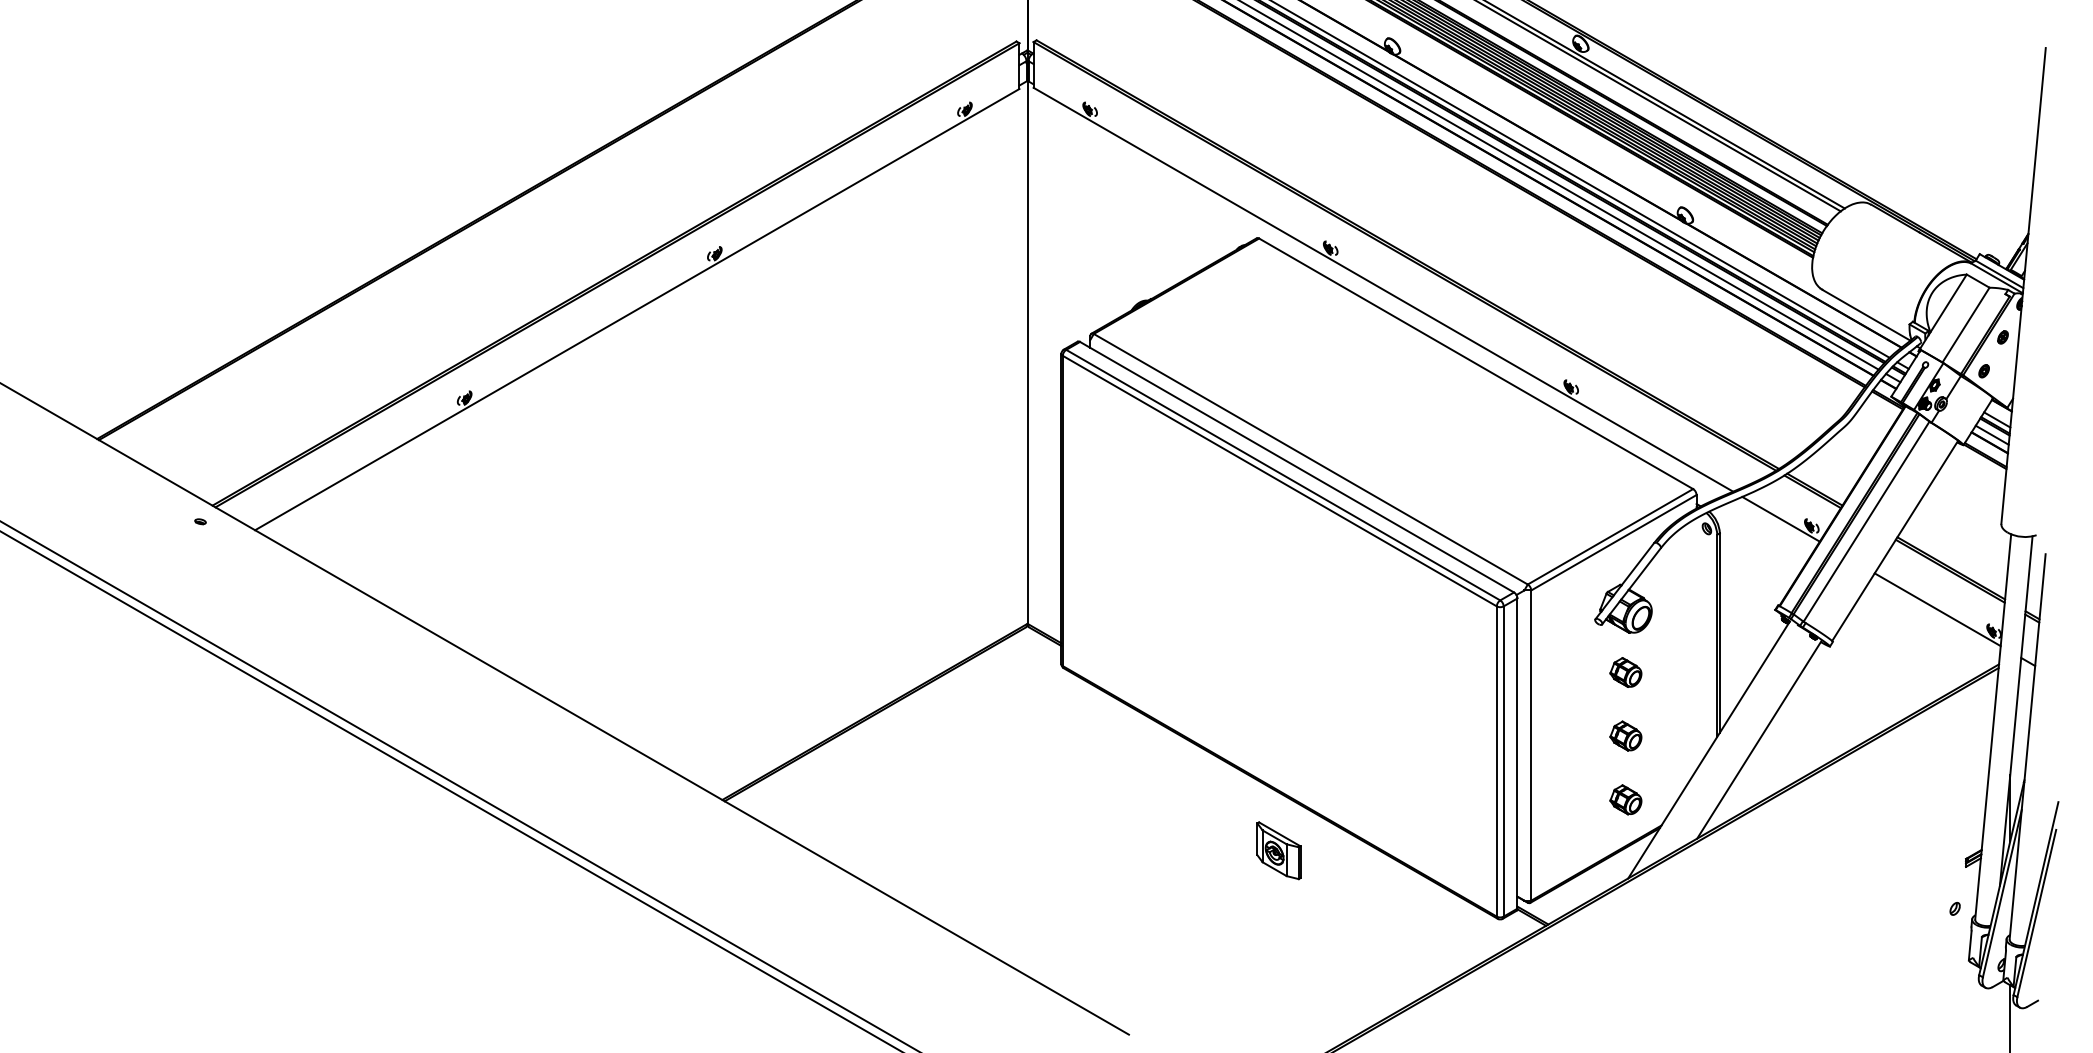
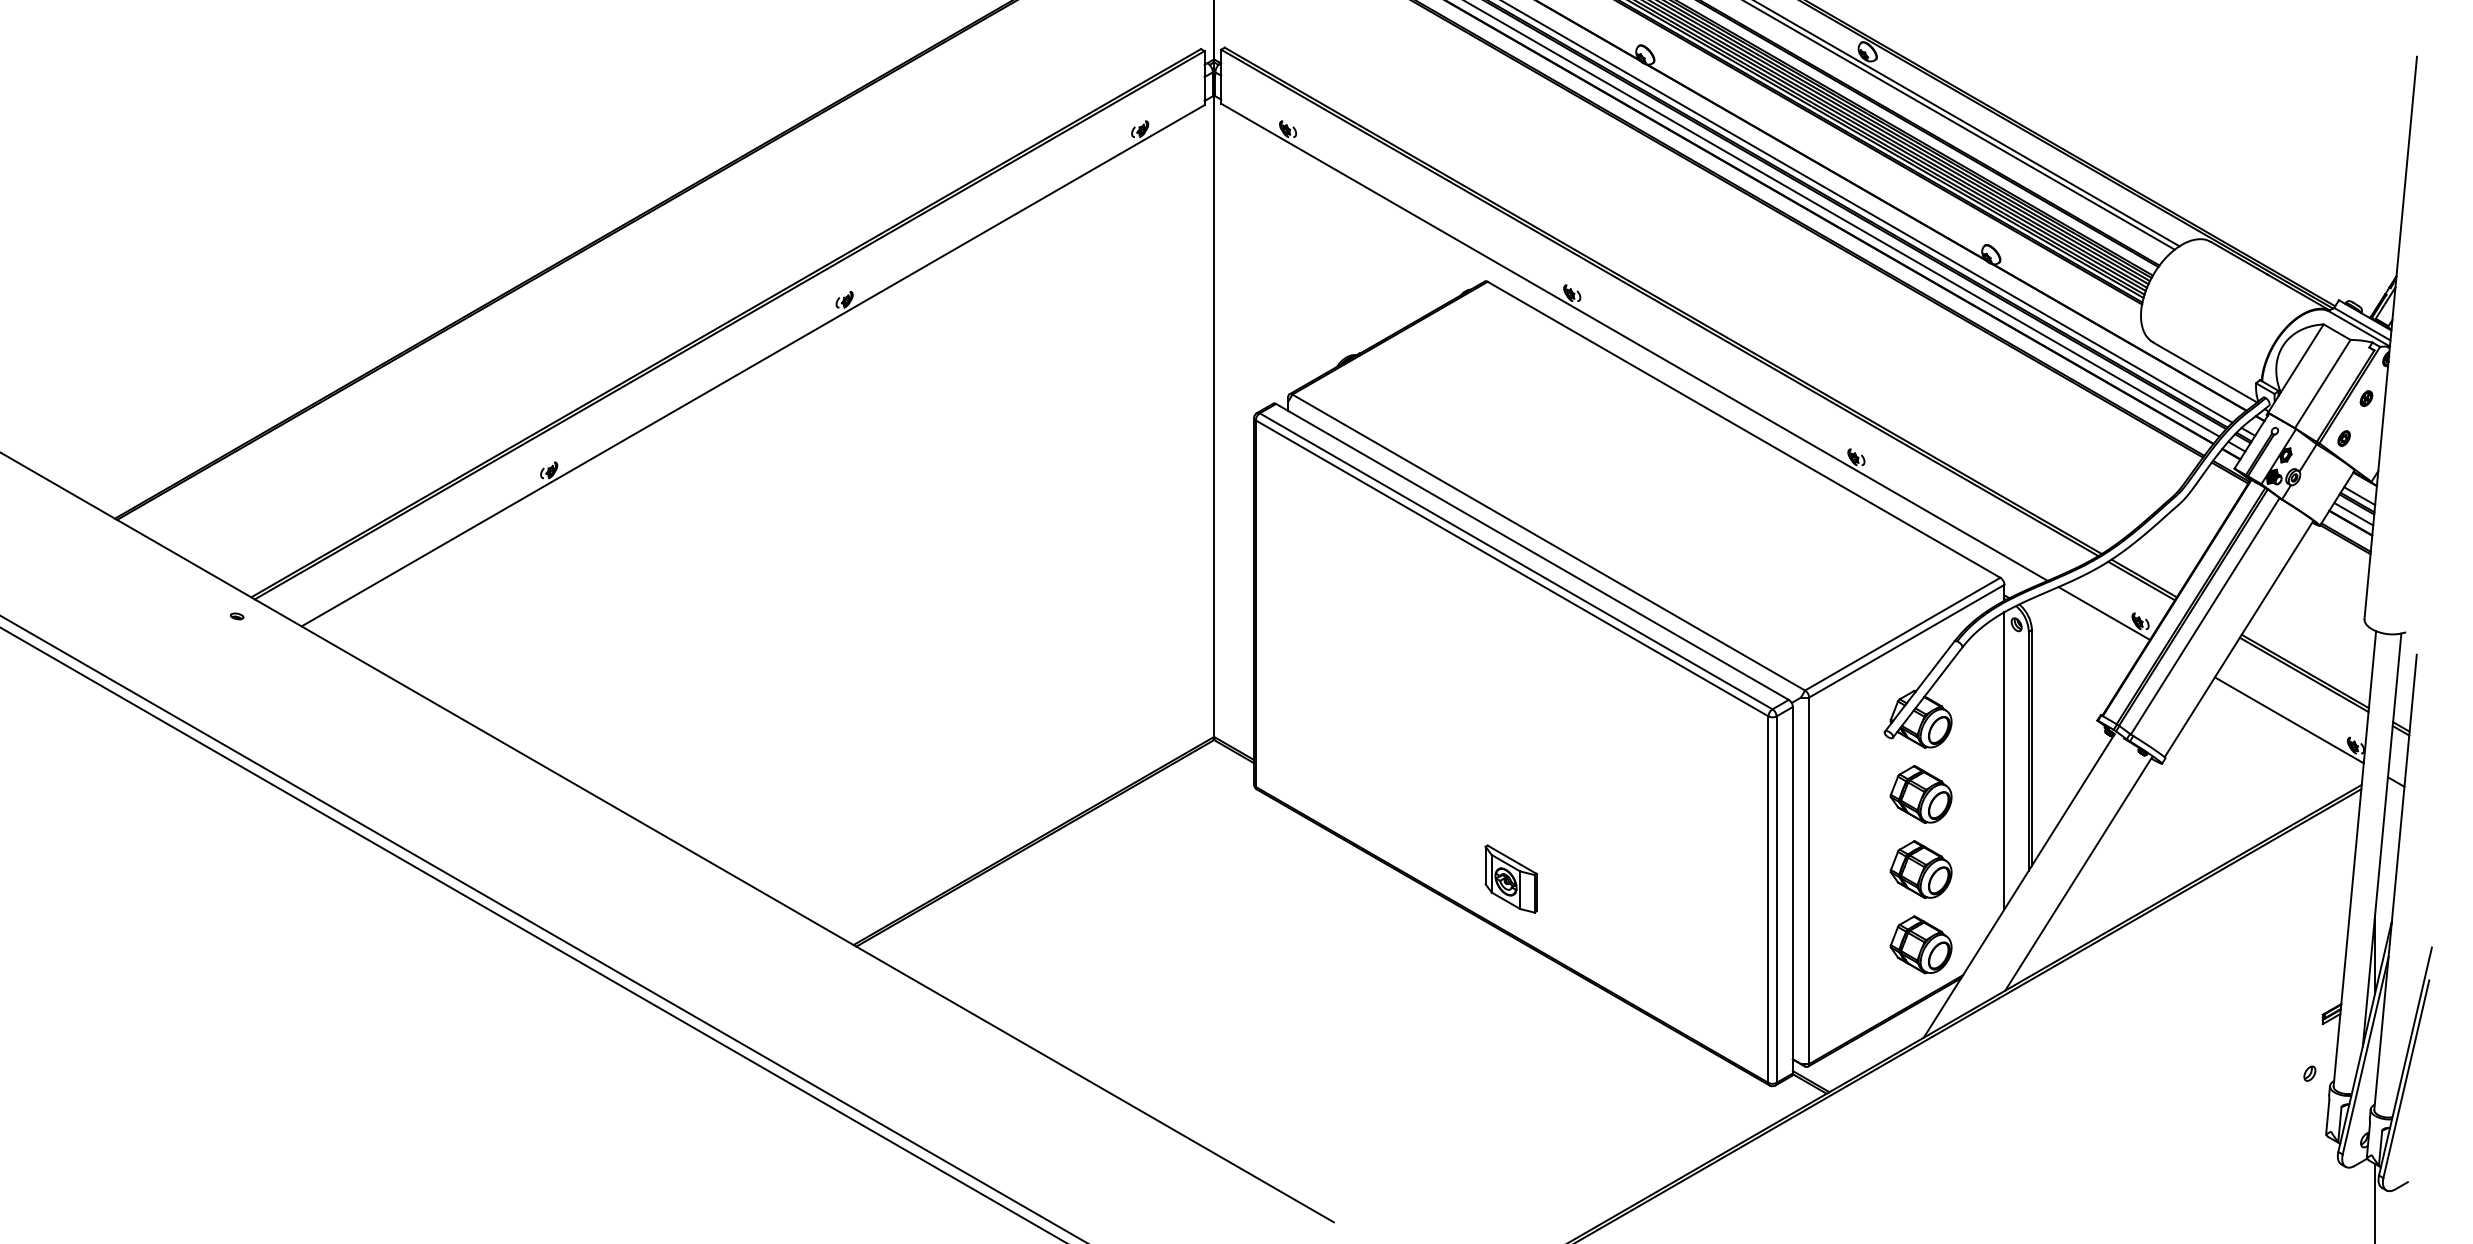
line: (1696, 643) -> (2004, 760), added
part: (1625, 672) -> (1920, 794), size x1.67
part: (1625, 736) -> (1920, 869), size x1.67
part: (1625, 799) -> (1920, 944), size x1.67
part: (1278, 850) -> (1510, 878), moved

